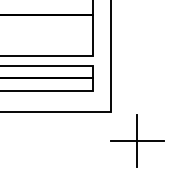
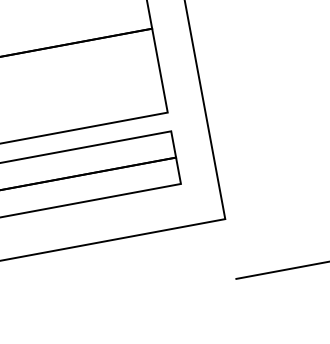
line: (137, 140) -> (290, 267), removed

